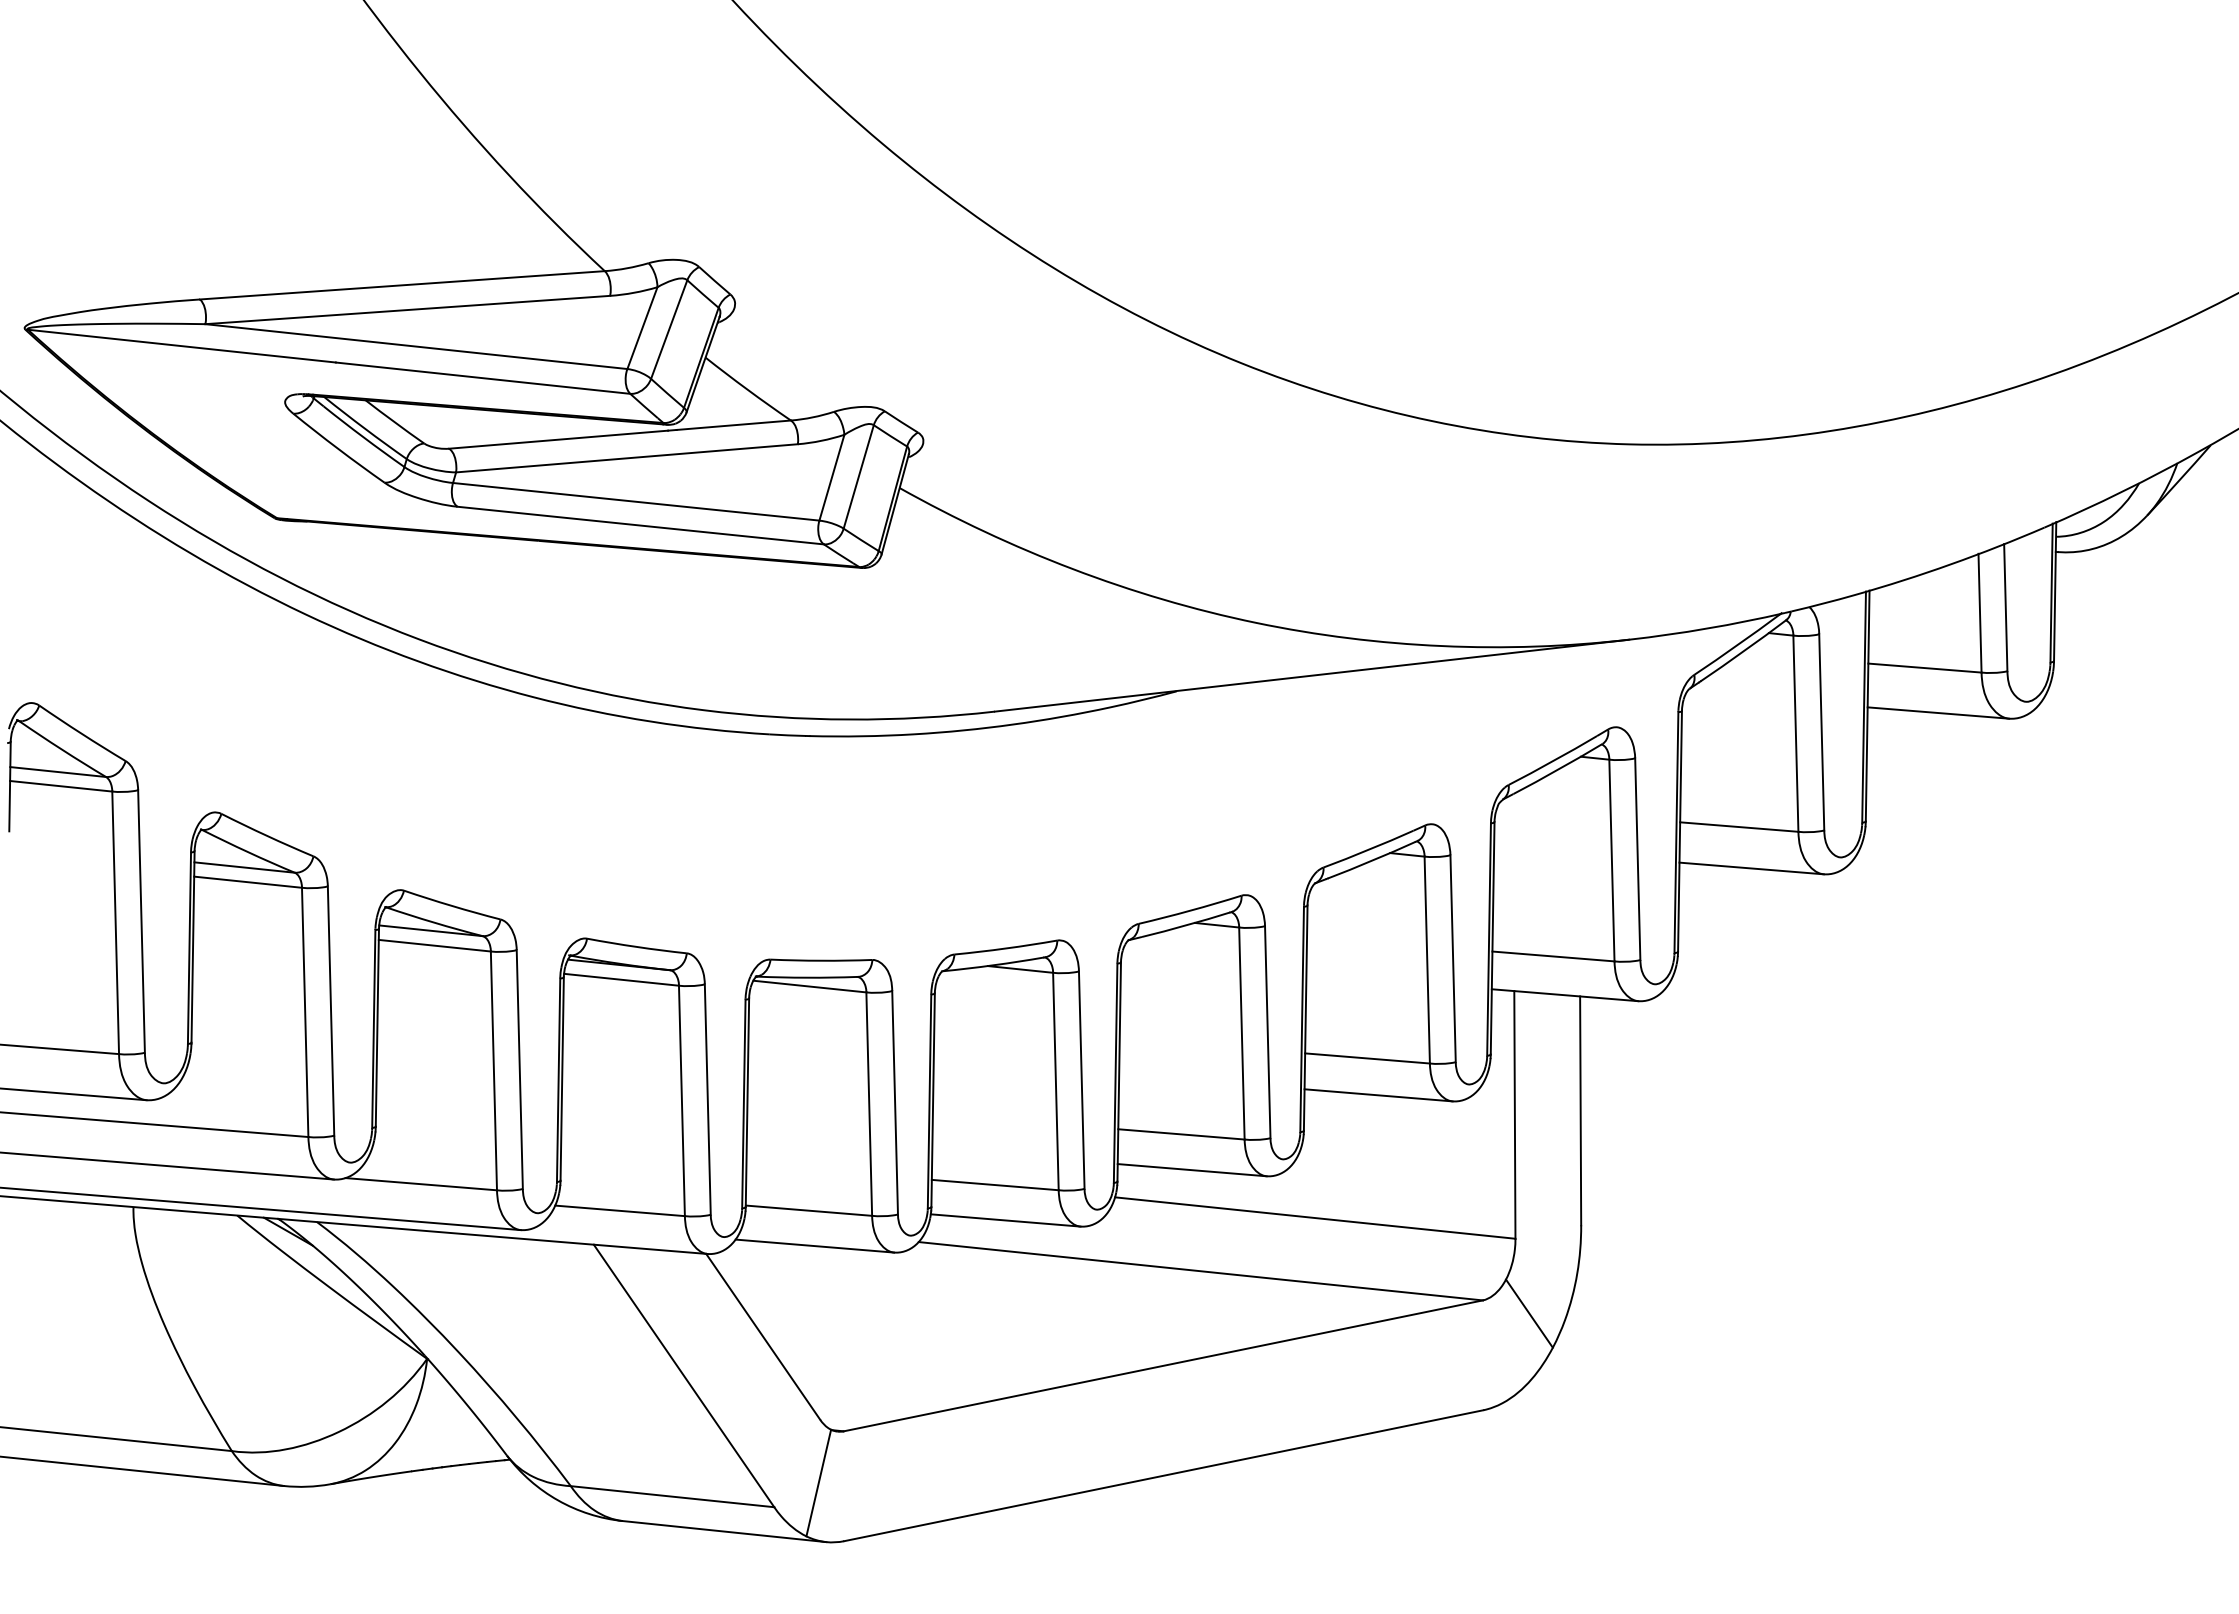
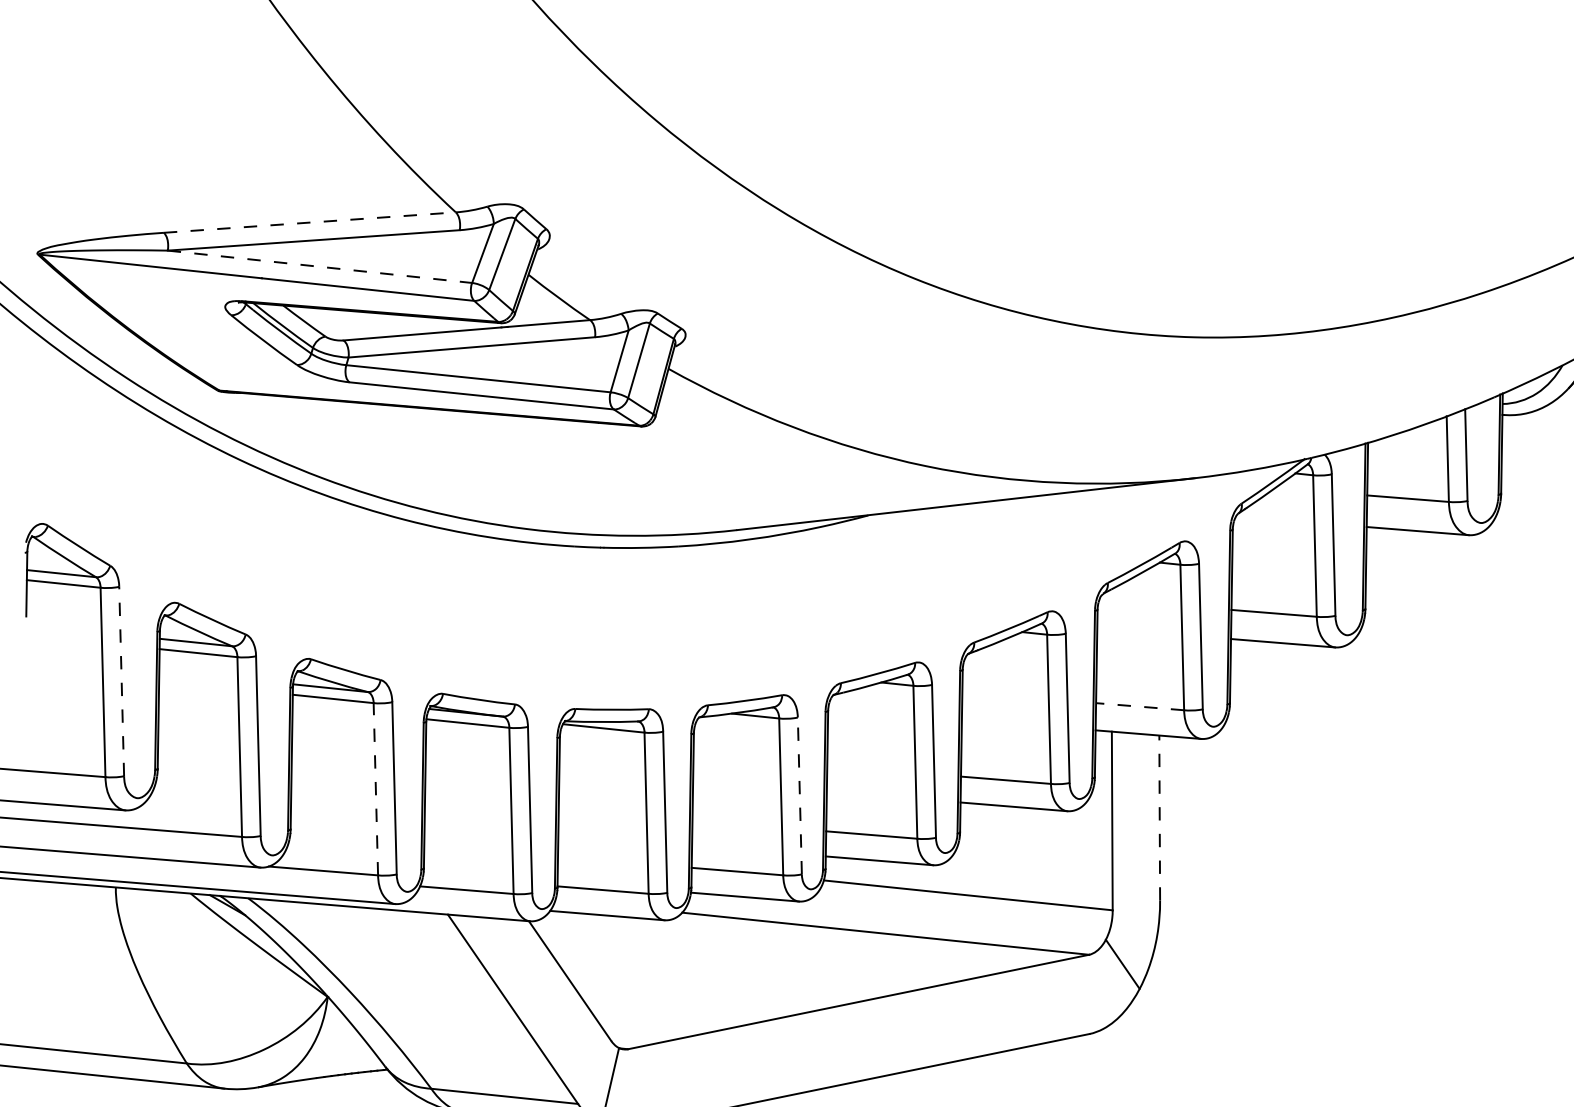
line: (402, 285) -> (309, 222), solid -> dashed
line: (416, 346) -> (320, 266), solid -> dashed
line: (141, 921) -> (121, 681), solid -> dashed
line: (1552, 956) -> (1139, 706), solid -> dashed
line: (493, 1070) -> (375, 788), solid -> dashed
line: (1081, 1080) -> (799, 796), solid -> dashed
line: (1580, 1110) -> (1159, 817), solid -> dashed

